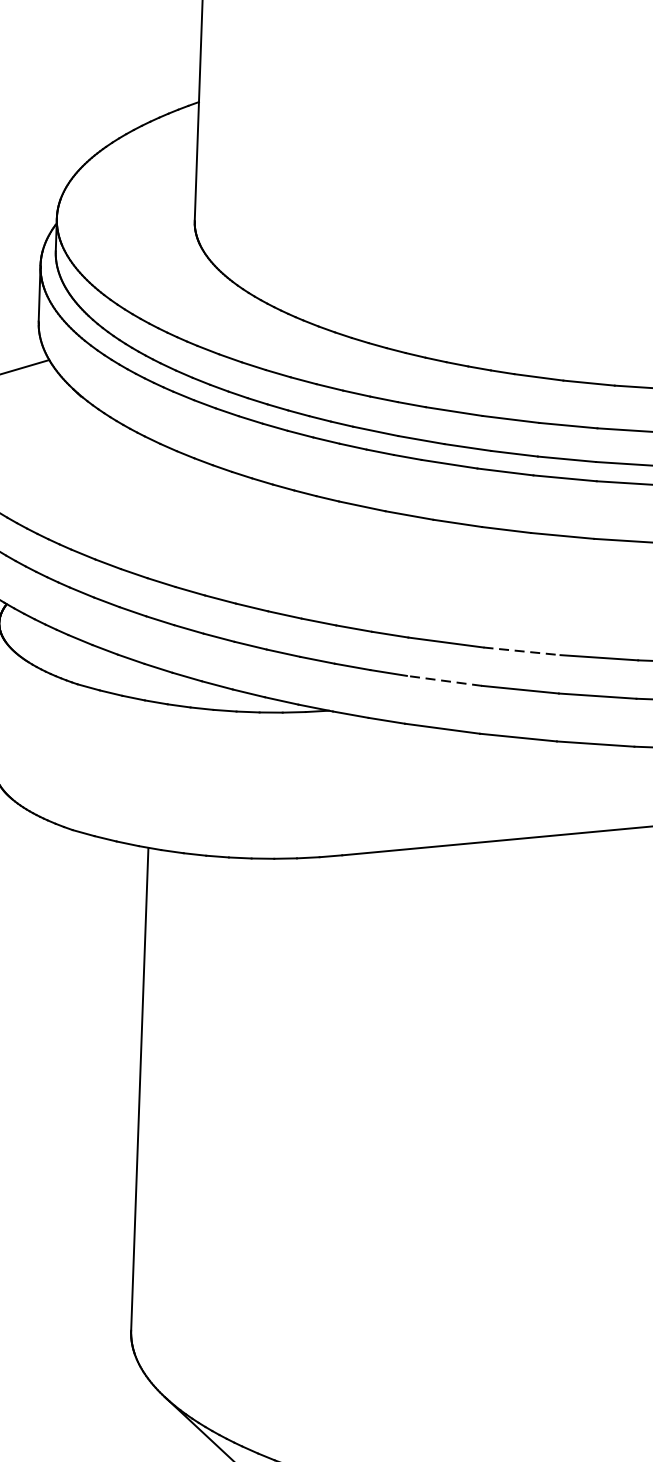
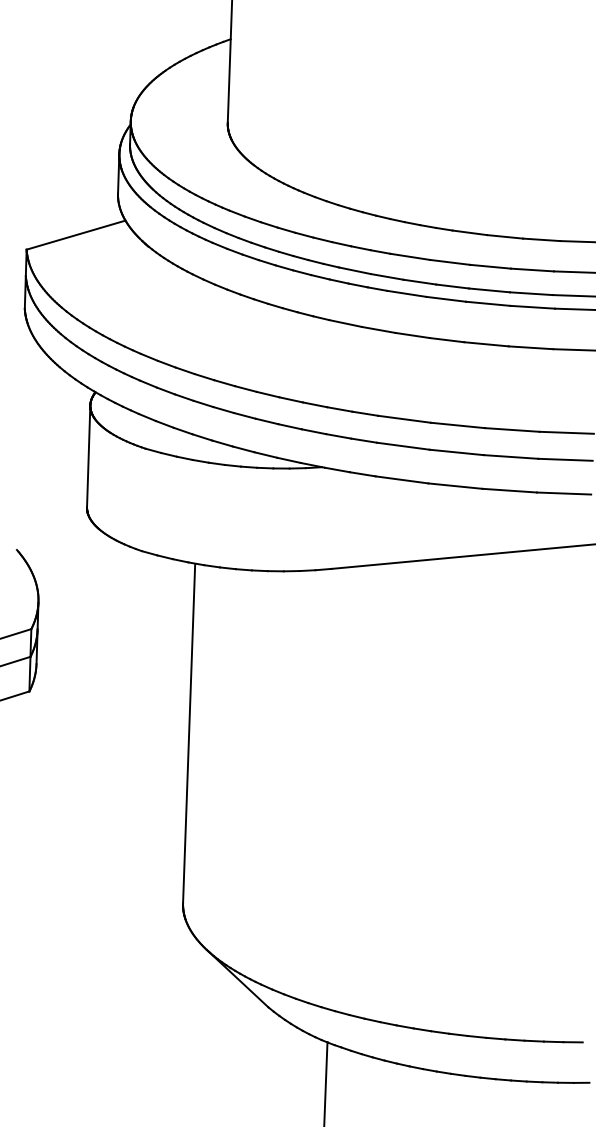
line: (522, 651) -> (458, 425), dashed -> solid
line: (444, 681) -> (403, 446), dashed -> solid

